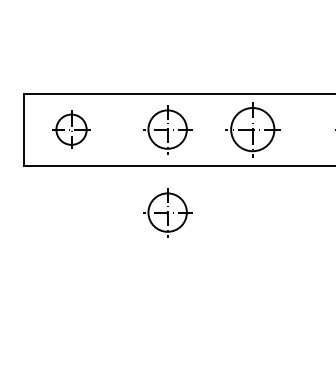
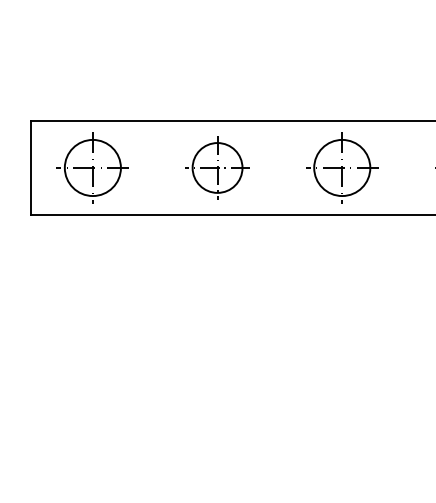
part: (71, 129) -> (92, 167), size x1.43
part: (252, 129) -> (341, 167), moved
part: (167, 212) -> (217, 275), removed

